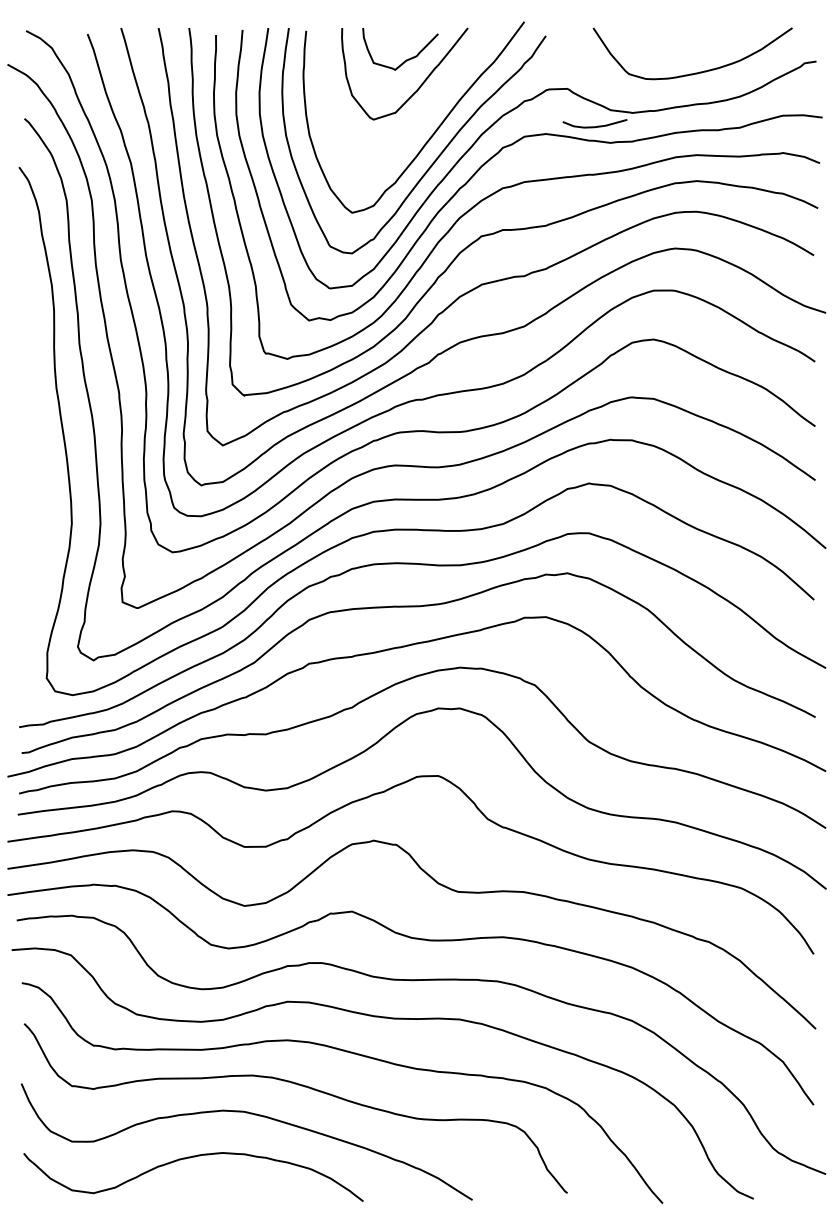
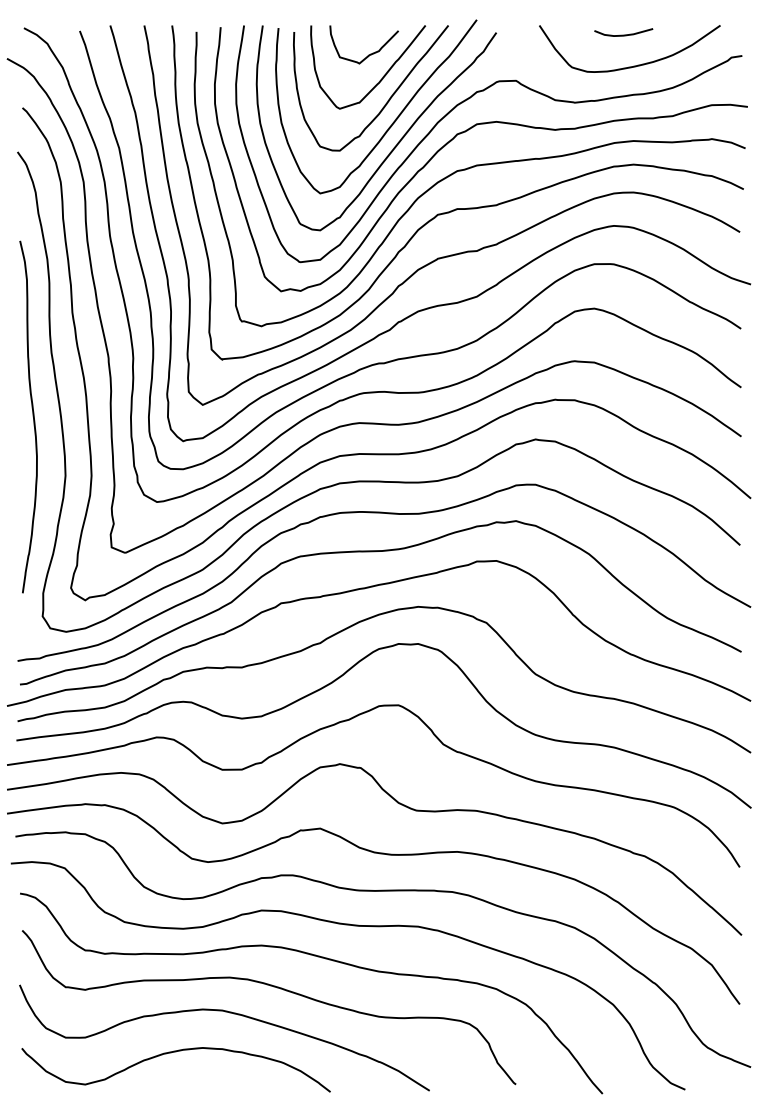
curve: (425, 111) -> (386, 101), added
curve: (594, 126) -> (623, 35), moved
curve: (35, 457) -> (32, 415), added

